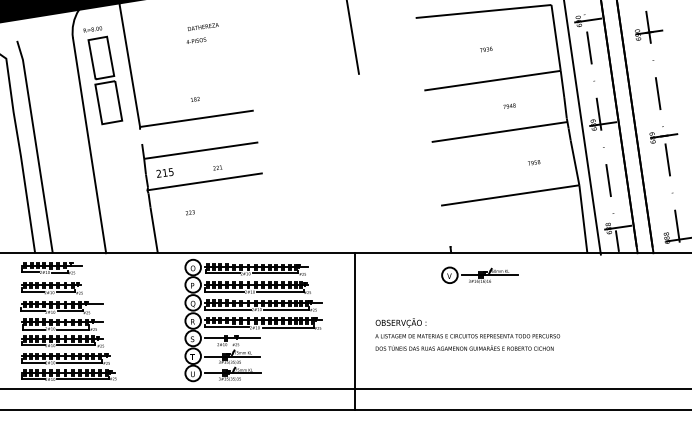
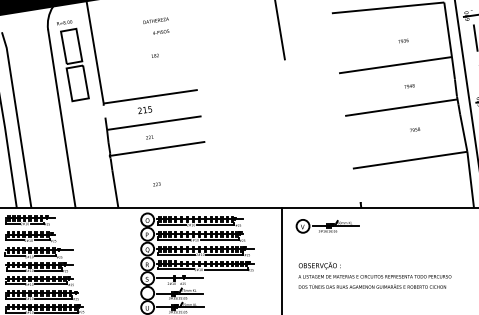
text: (196, 40) -> (161, 31), moved
text: (486, 49) -> (403, 41), moved
text: (195, 99) -> (155, 55), moved
text: (534, 162) -> (415, 129), moved
text: (217, 167) -> (149, 137), moved
text: (164, 172) -> (144, 109), moved
text: (189, 212) -> (156, 184), moved
part: (479, 274) -> (327, 225), moved

